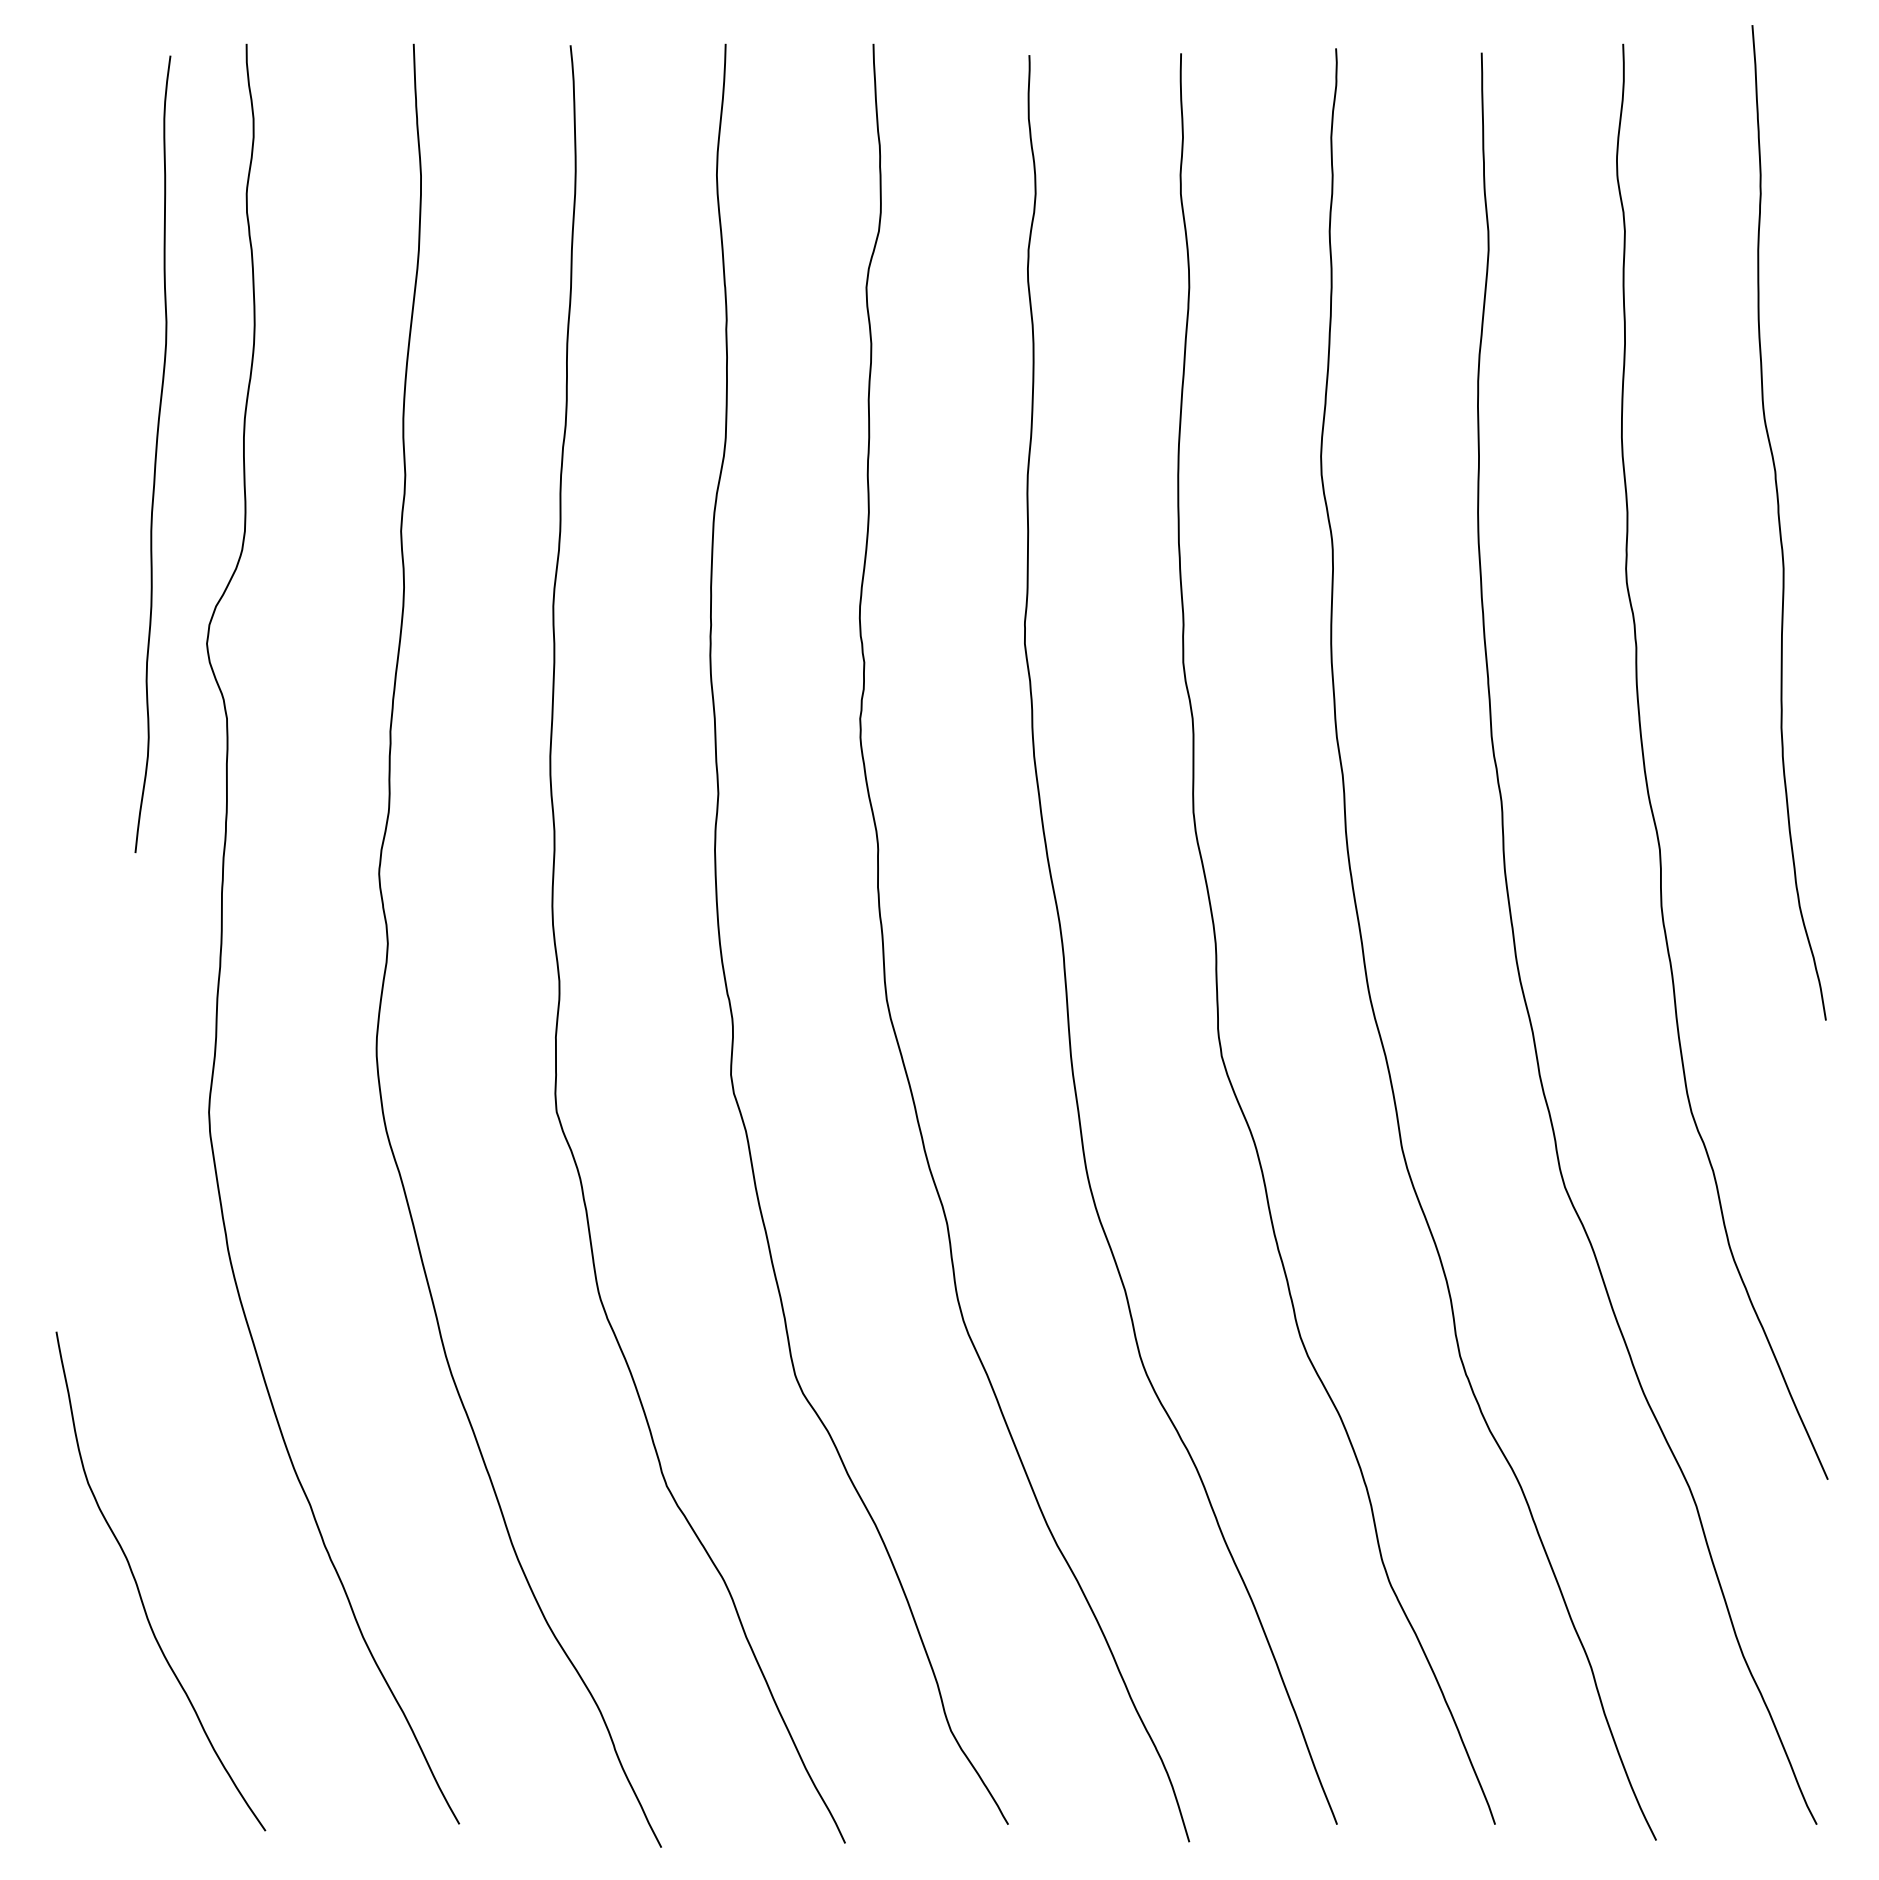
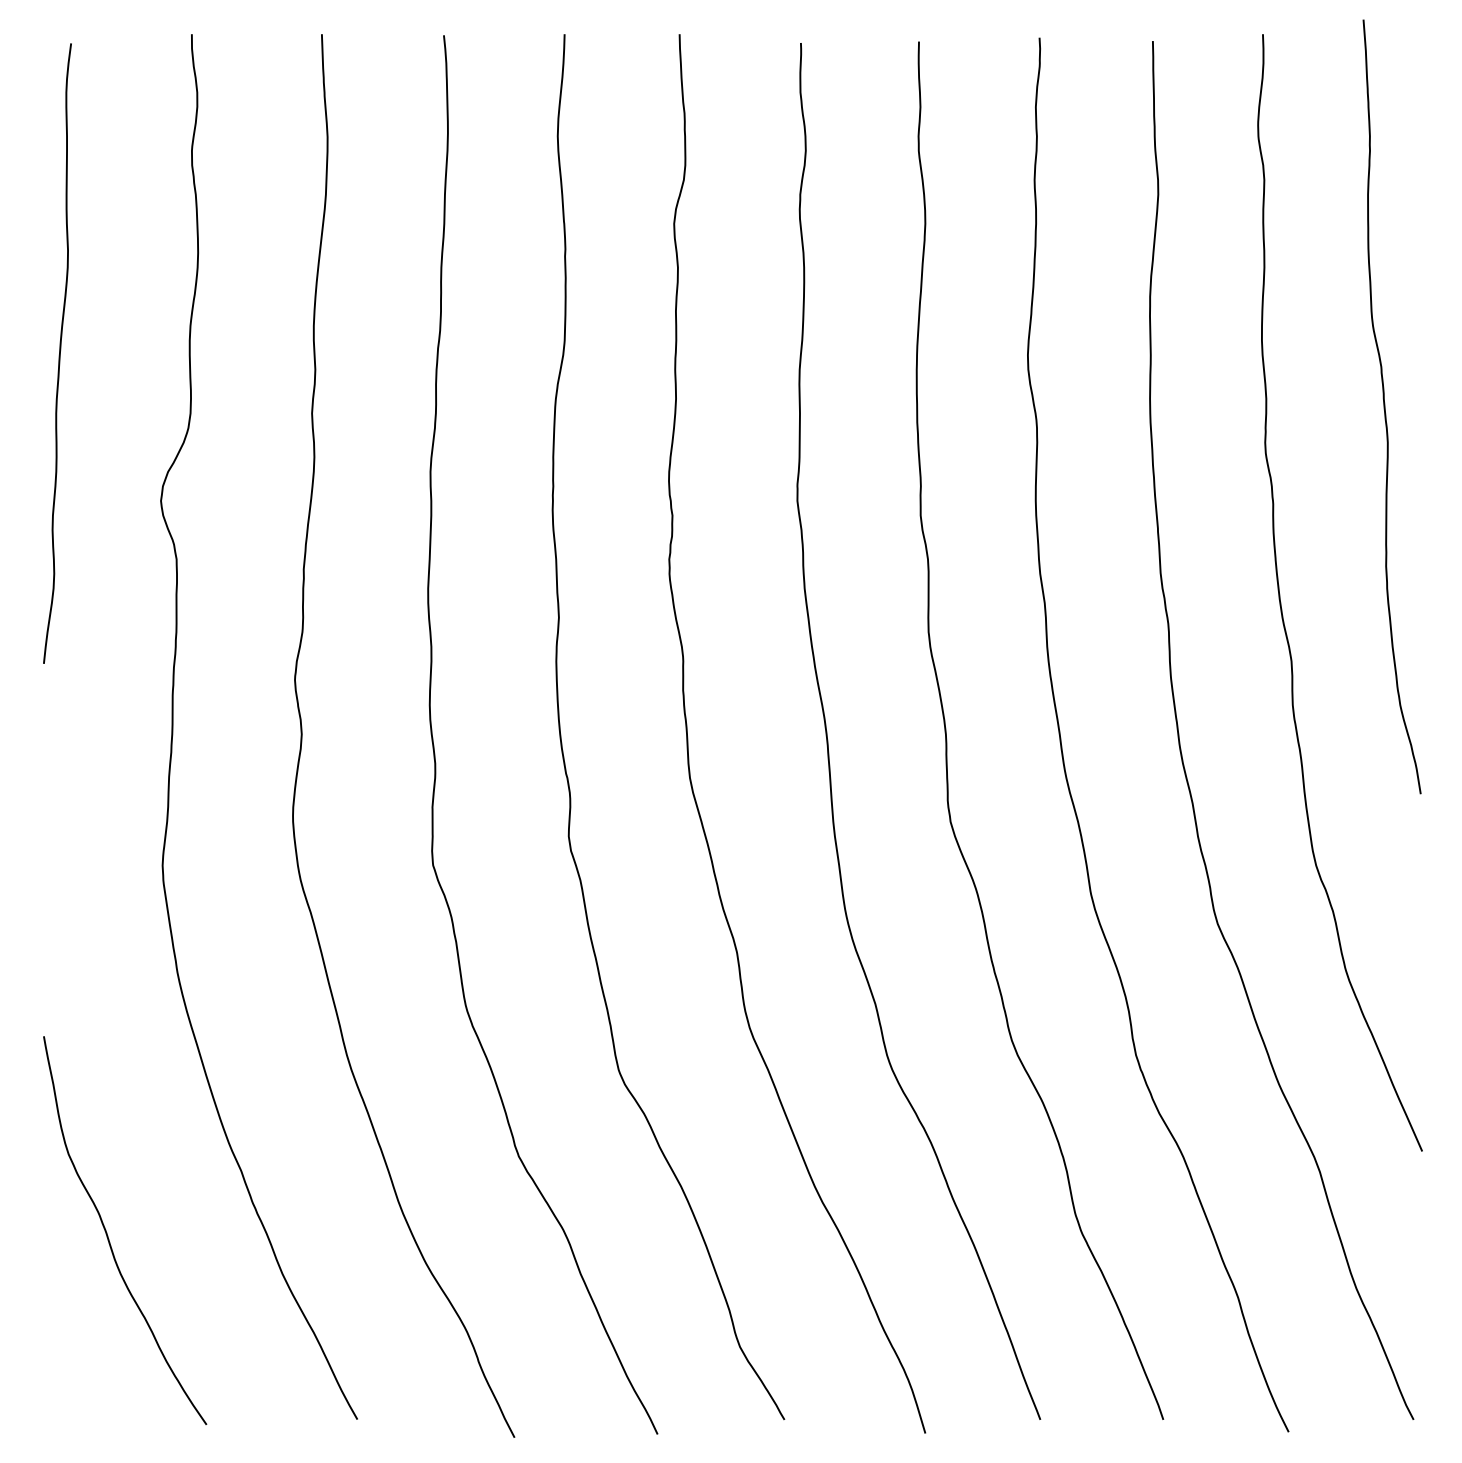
curve: (155, 454) -> (59, 353), moved

